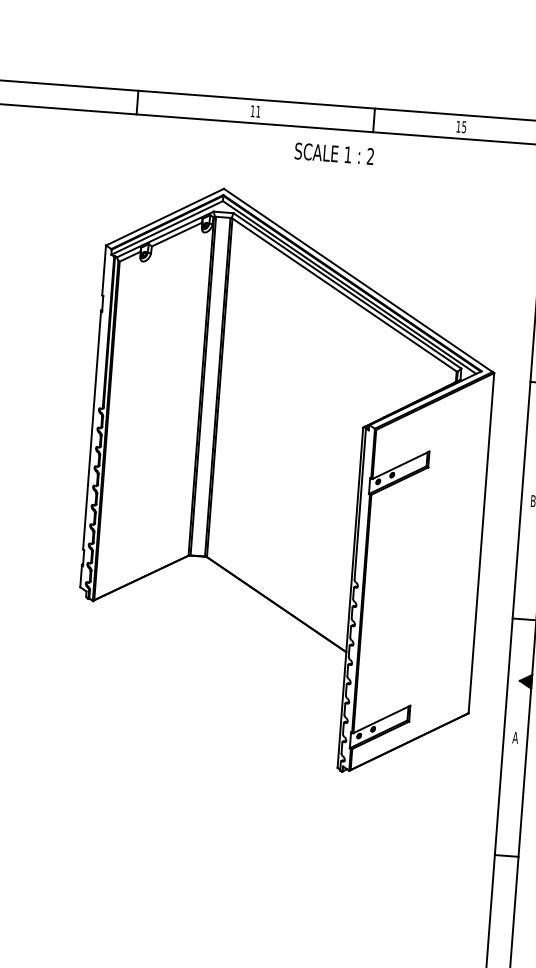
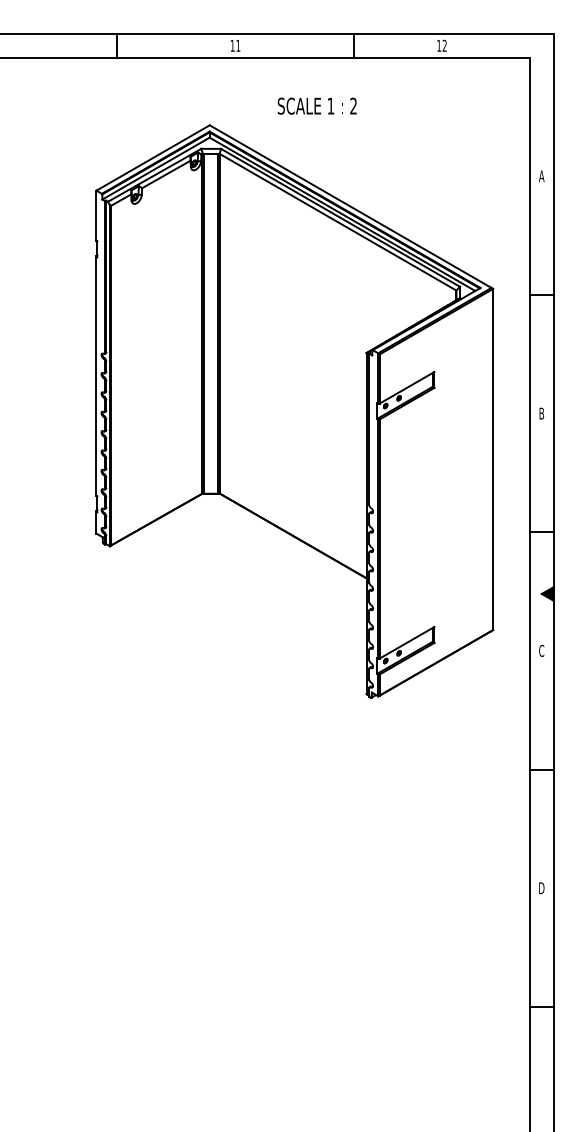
text: (463, 126) -> (444, 45), 15 -> 12
text: (333, 153) -> (316, 105), moved
text: (515, 737) -> (541, 650), A -> C

